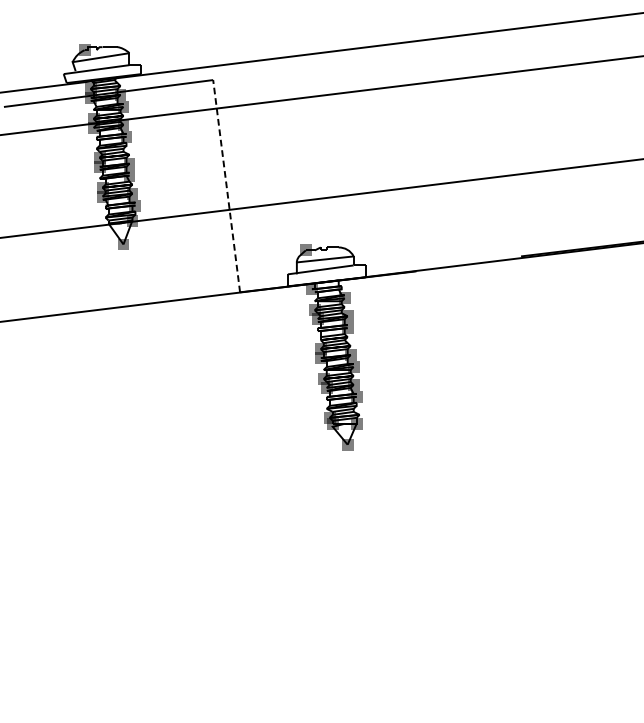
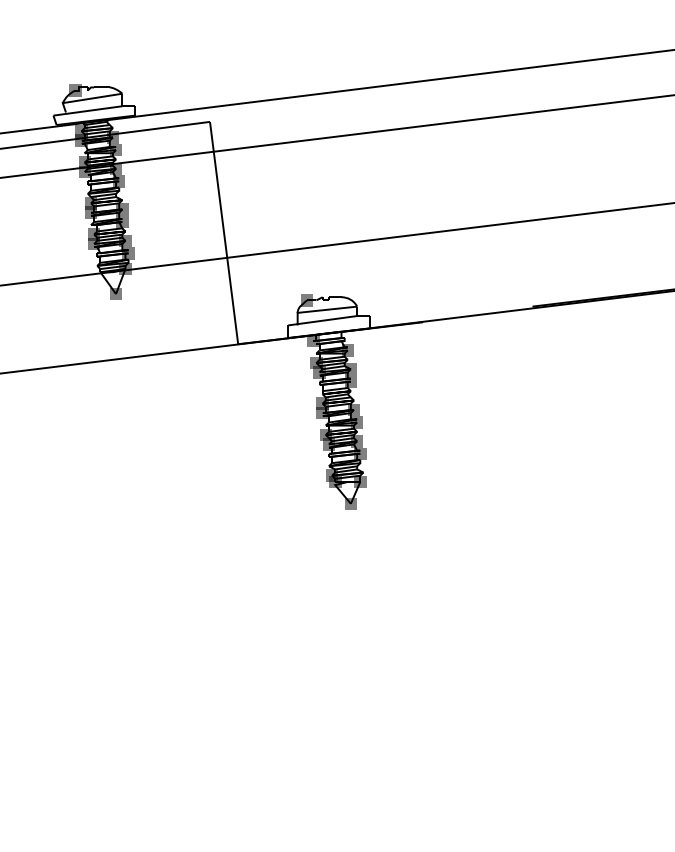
line: (227, 185) -> (224, 232), dashed -> solid

